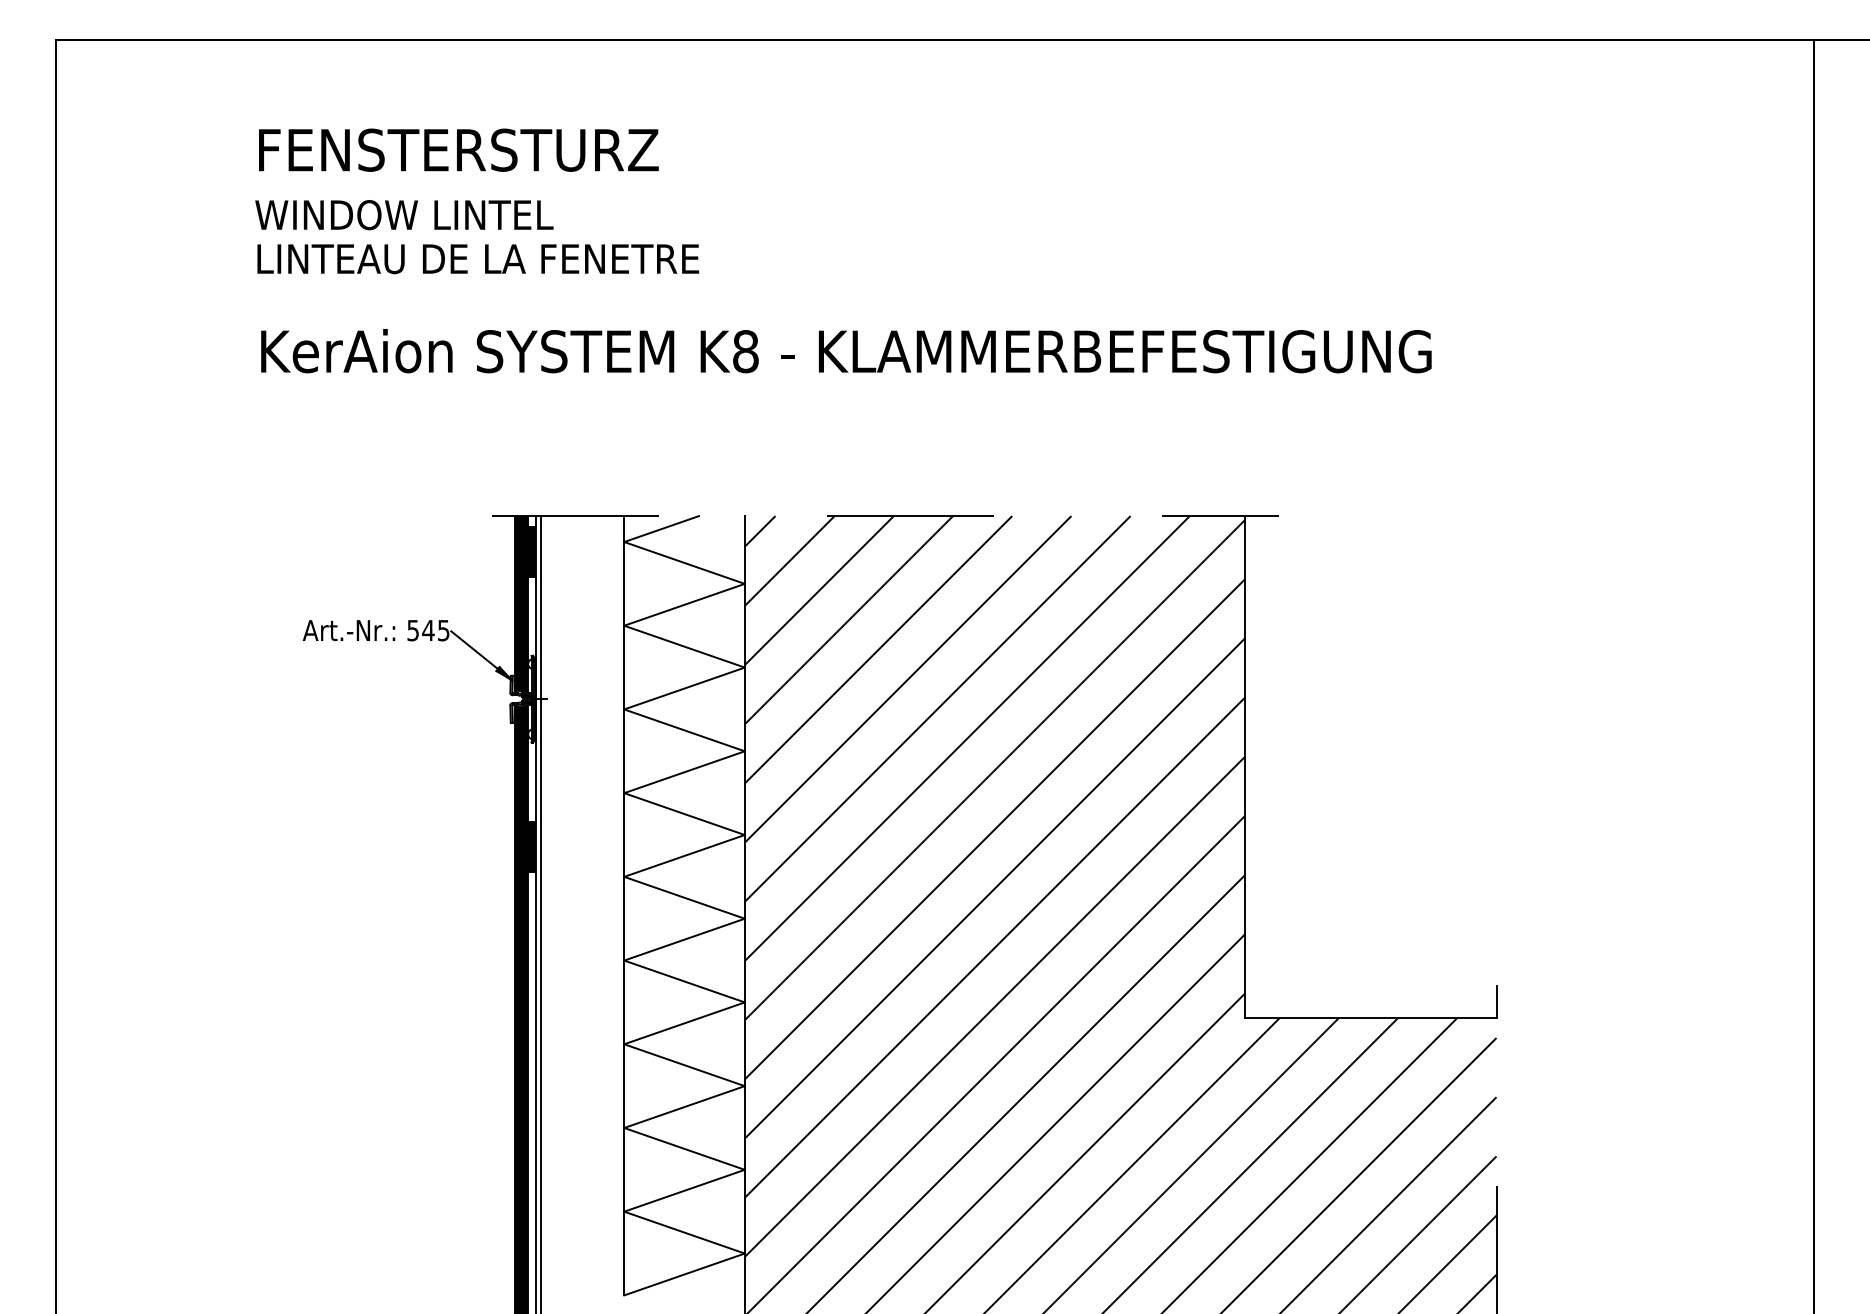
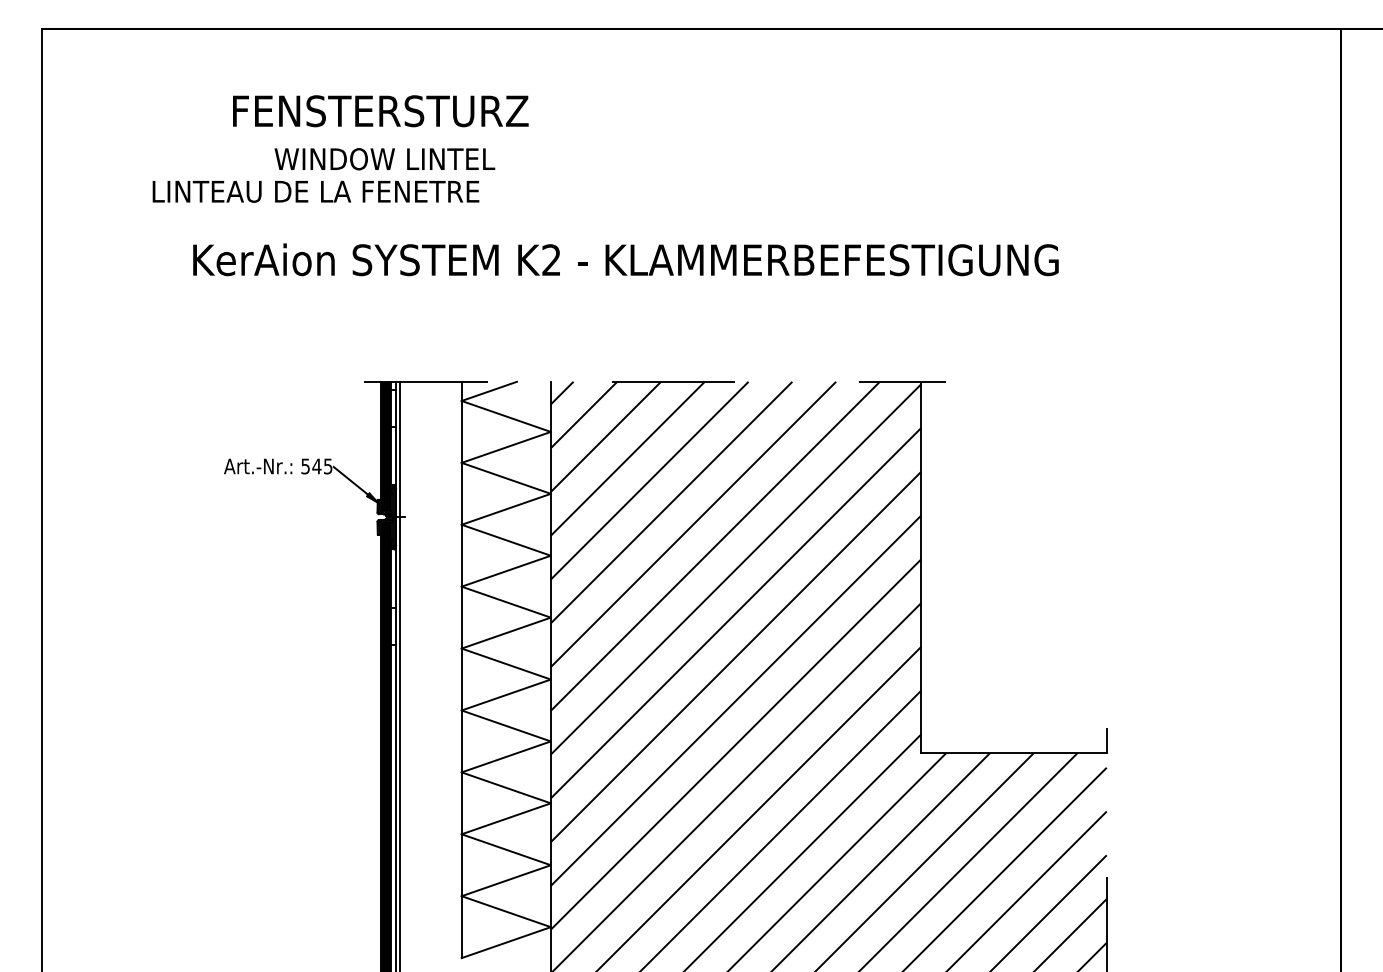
text: (458, 149) -> (380, 110), moved
text: (404, 215) -> (384, 159), moved
text: (477, 259) -> (315, 192), moved
text: (745, 351) -> (551, 260), K8 -> K2
fill: (531, 551) -> (393, 407), removed
fill: (531, 846) -> (393, 626), removed

